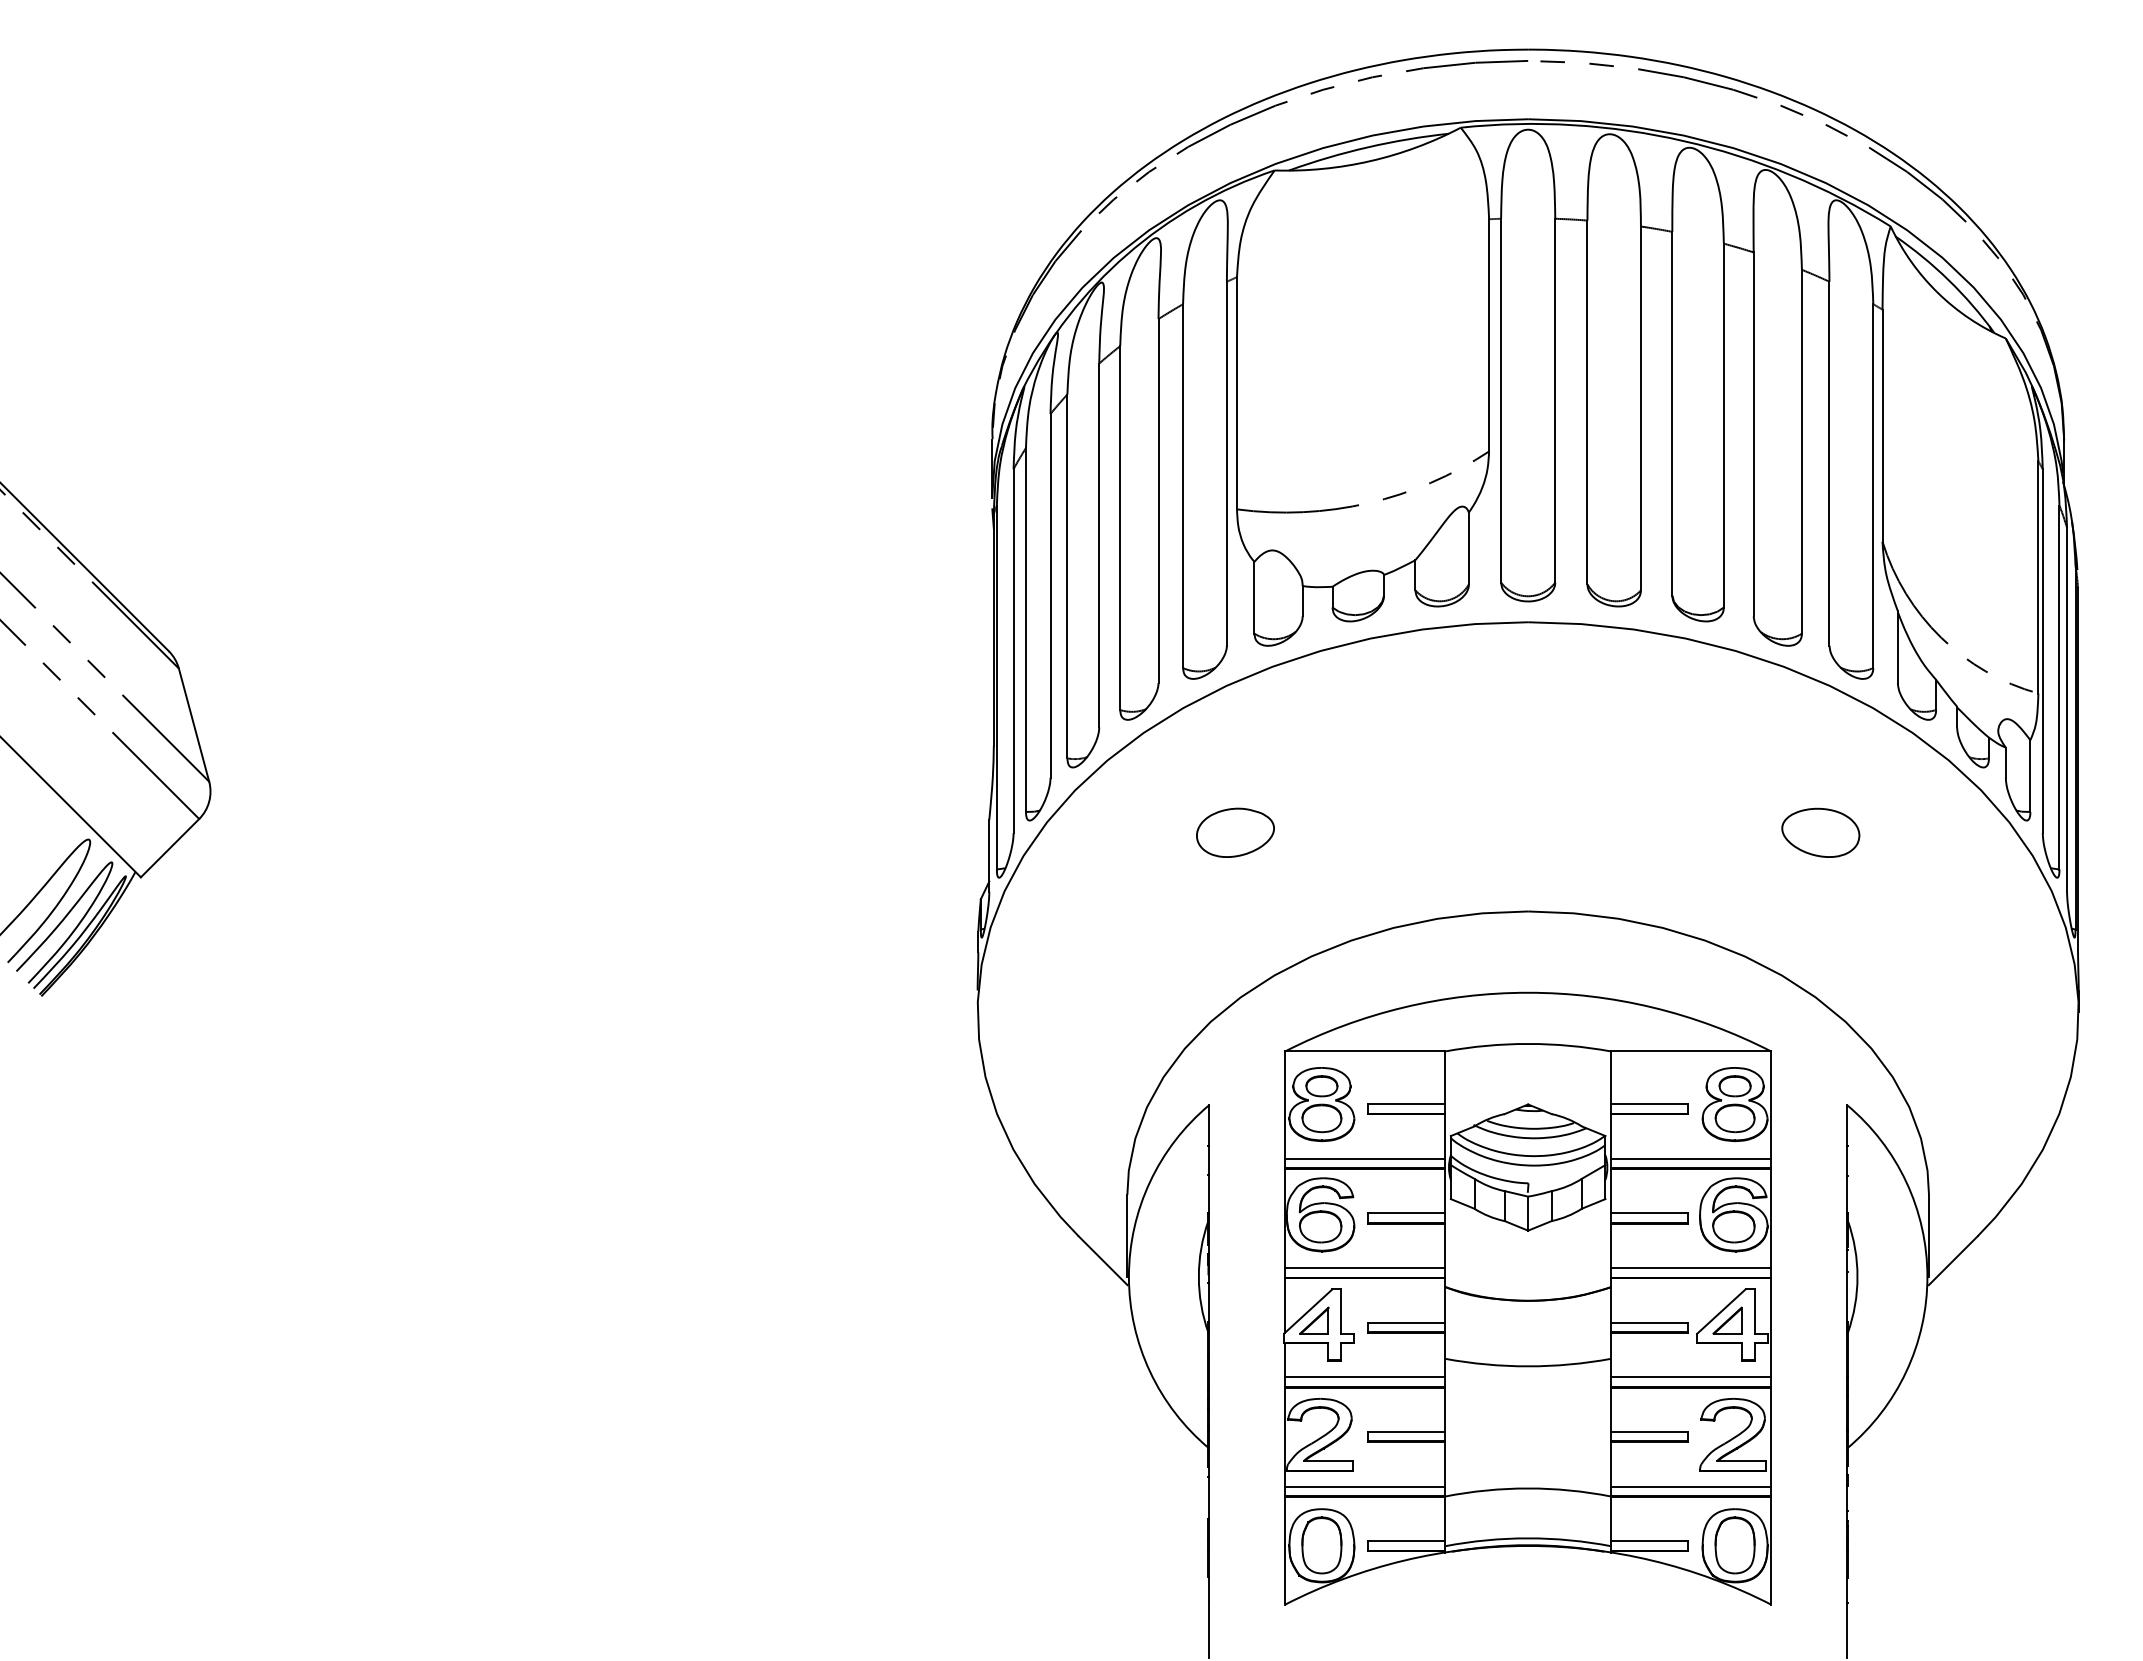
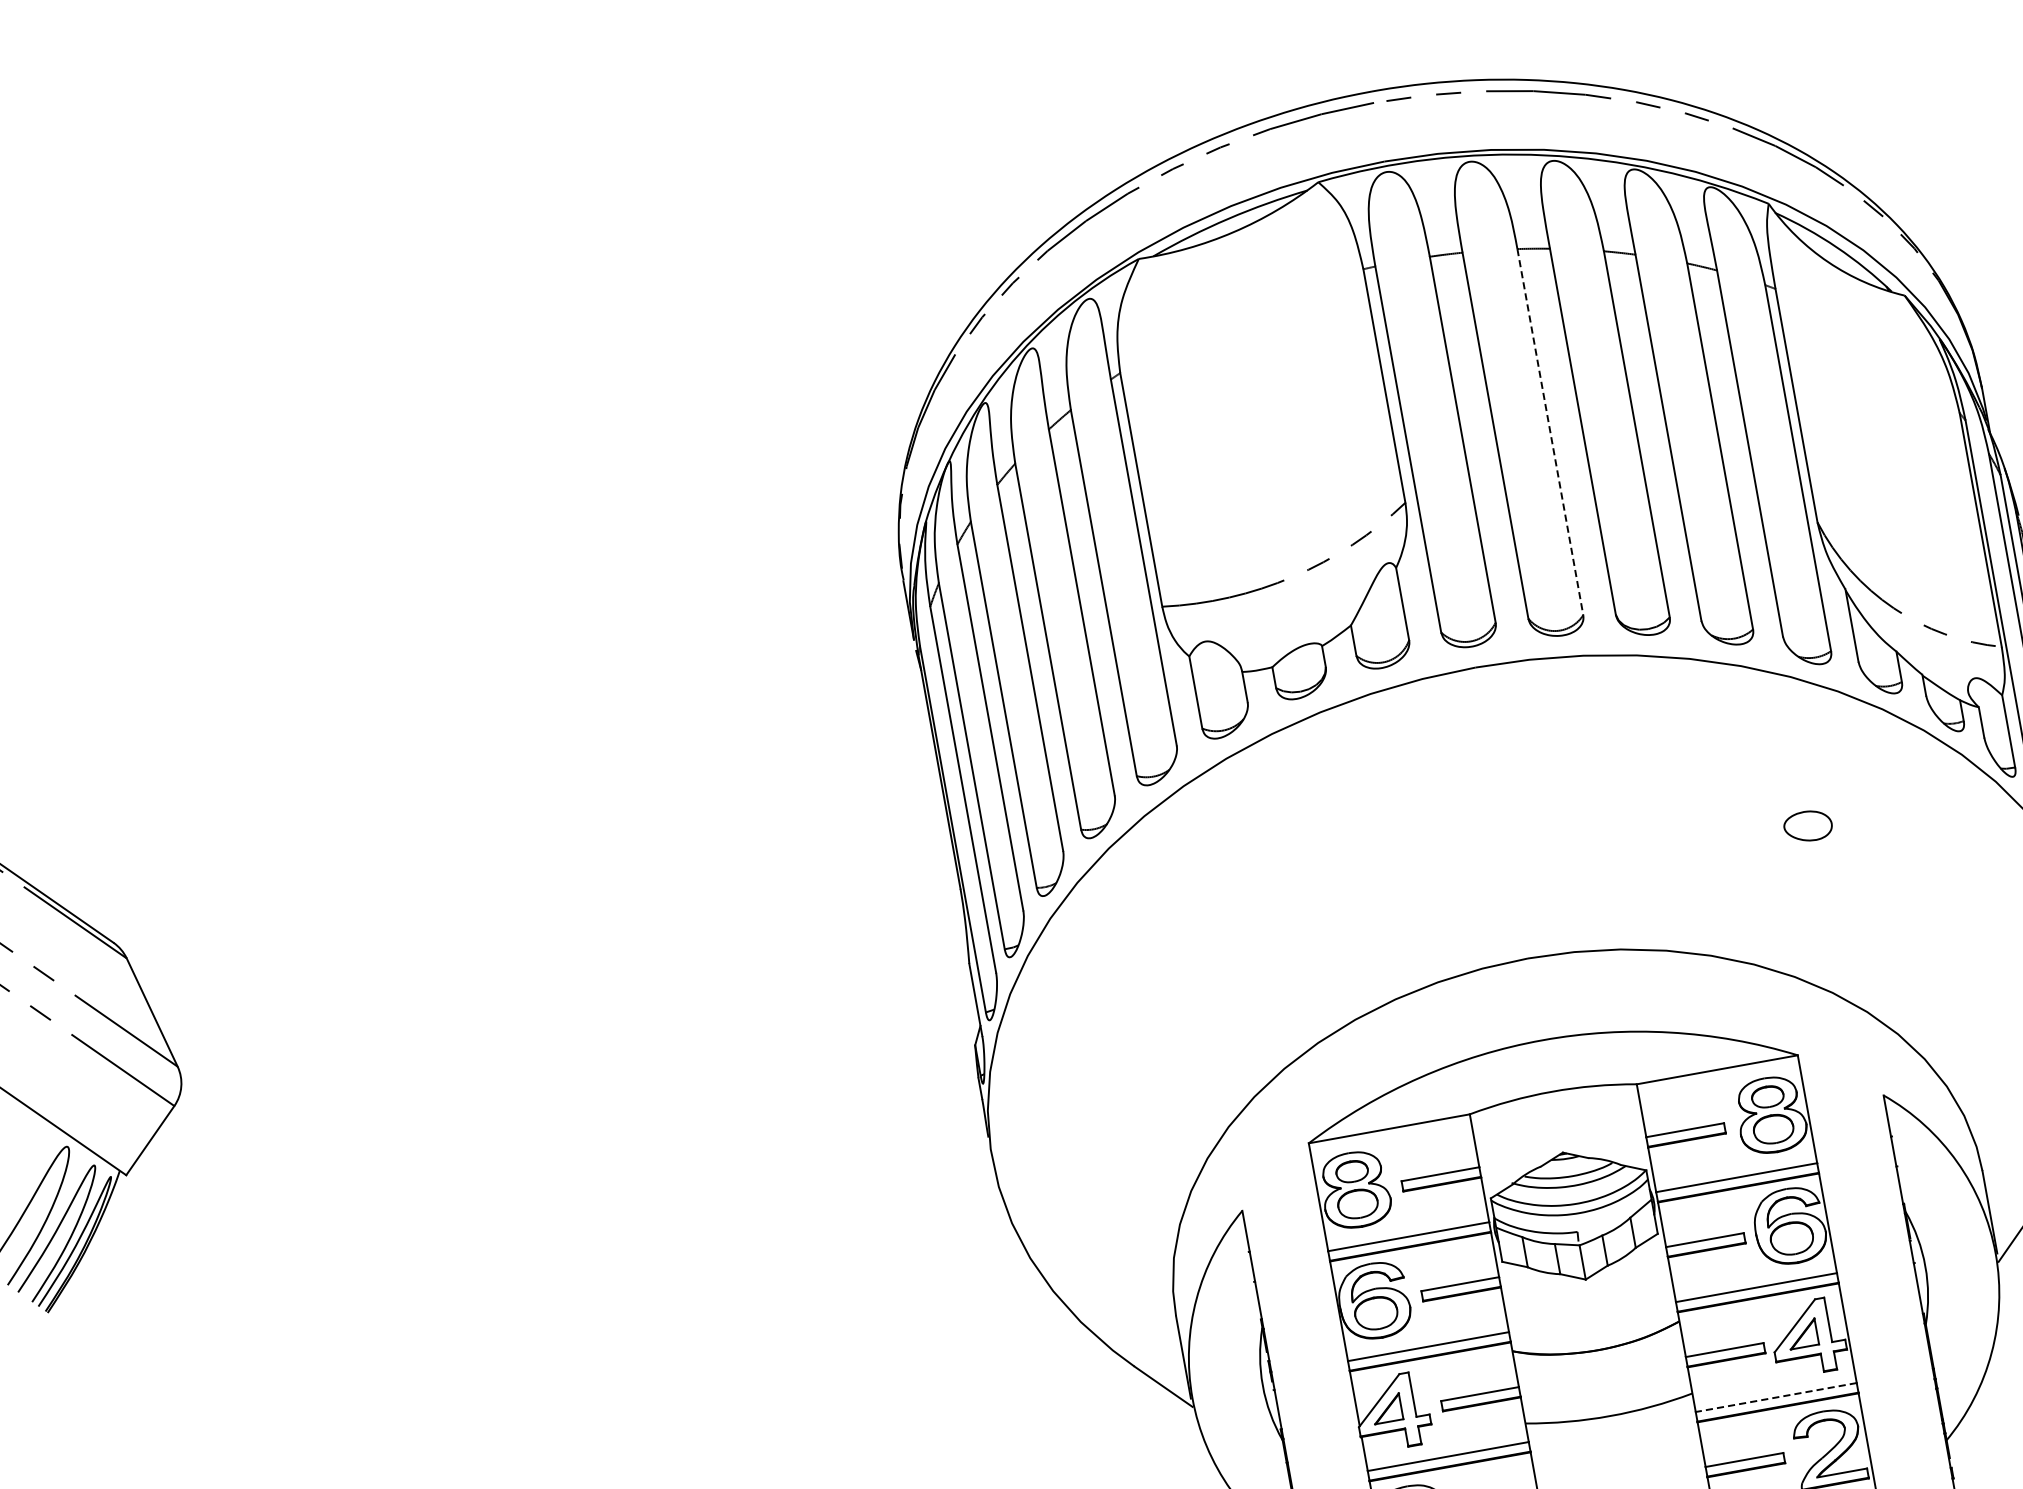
line: (1640, 408) -> (1549, 432), solid -> dashed
part: (1235, 832) -> (1219, 932), removed
part: (1820, 832) -> (1807, 826), size x0.6
line: (1690, 1377) -> (1775, 1397), solid -> dashed

